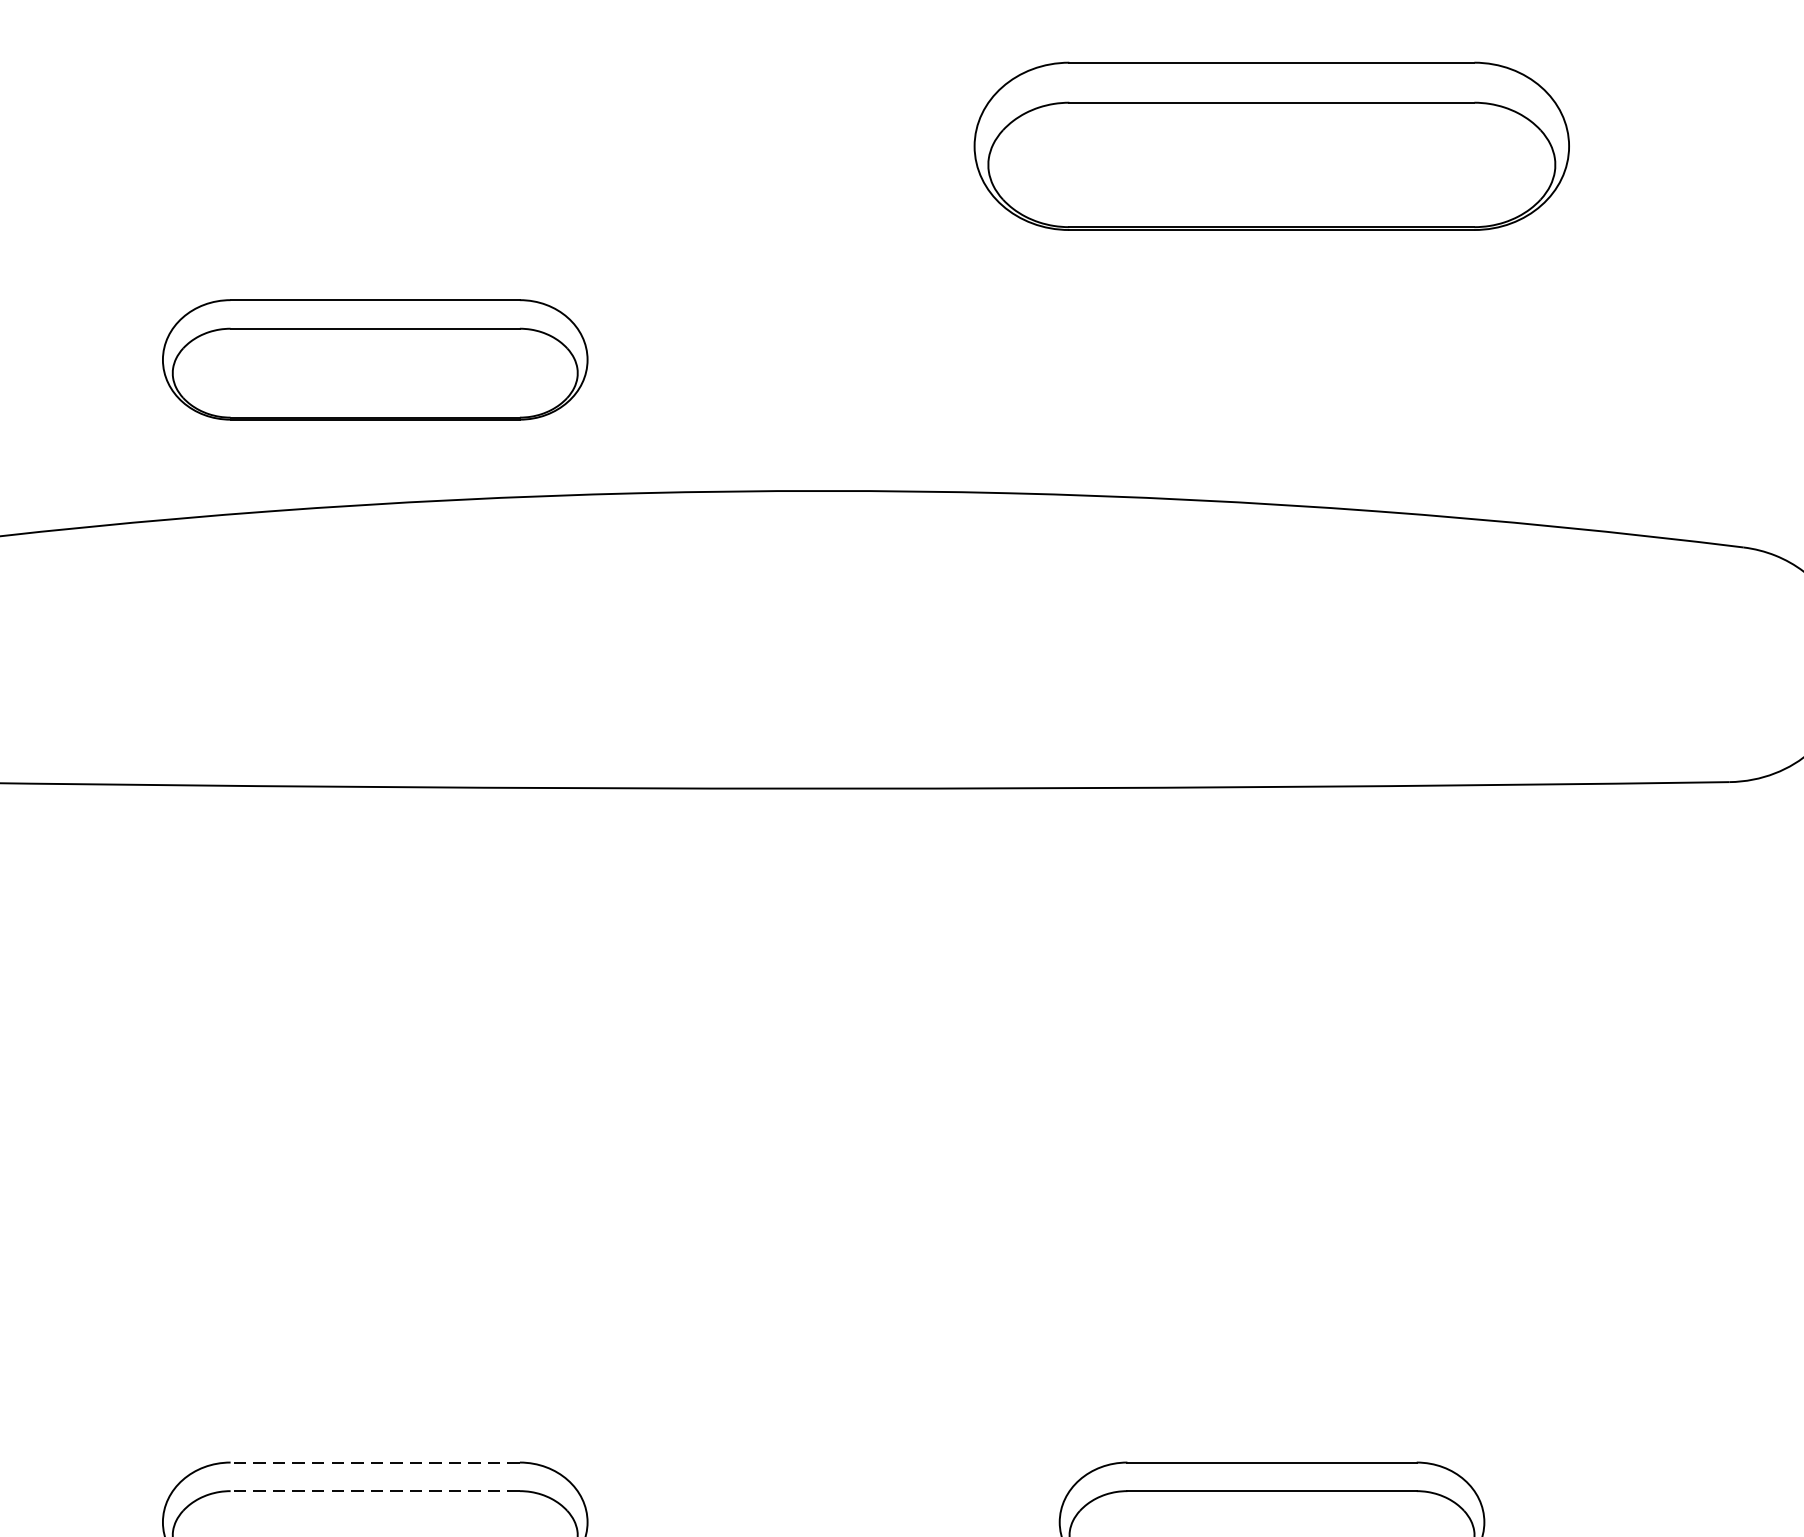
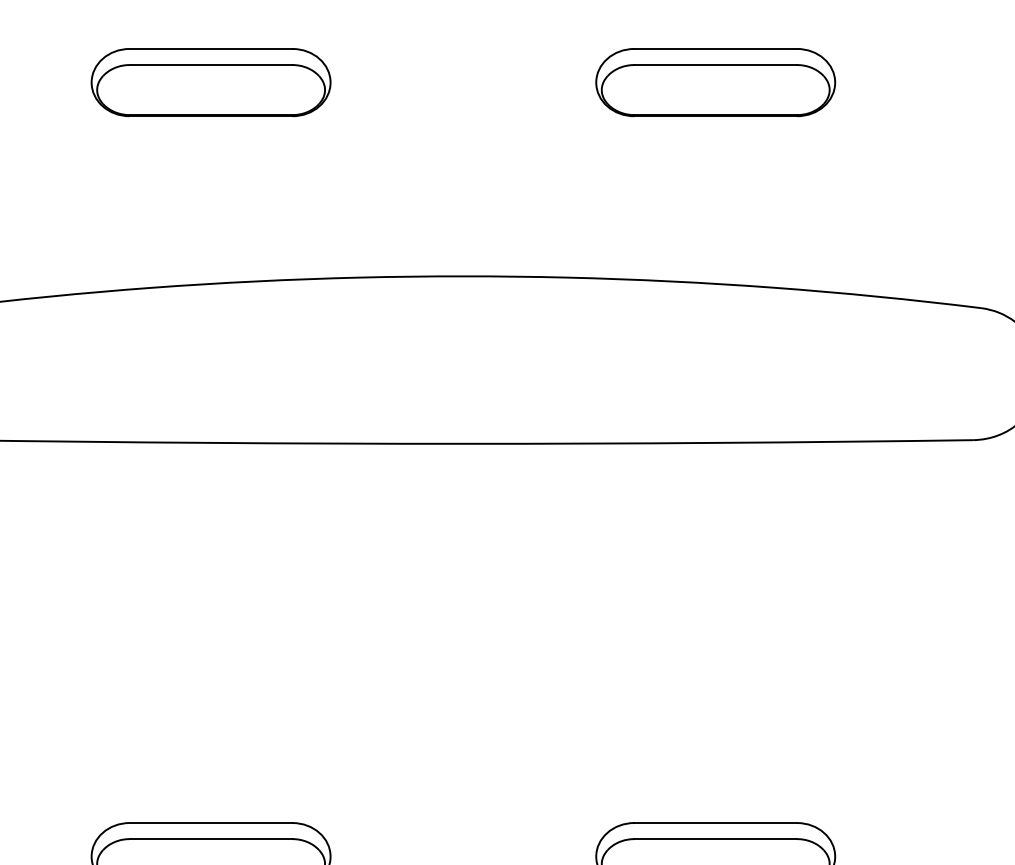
part: (1271, 146) -> (715, 82), size x0.71
part: (374, 359) -> (210, 82), moved
line: (374, 1463) -> (210, 823), dashed -> solid
line: (374, 1491) -> (210, 839), dashed -> solid

